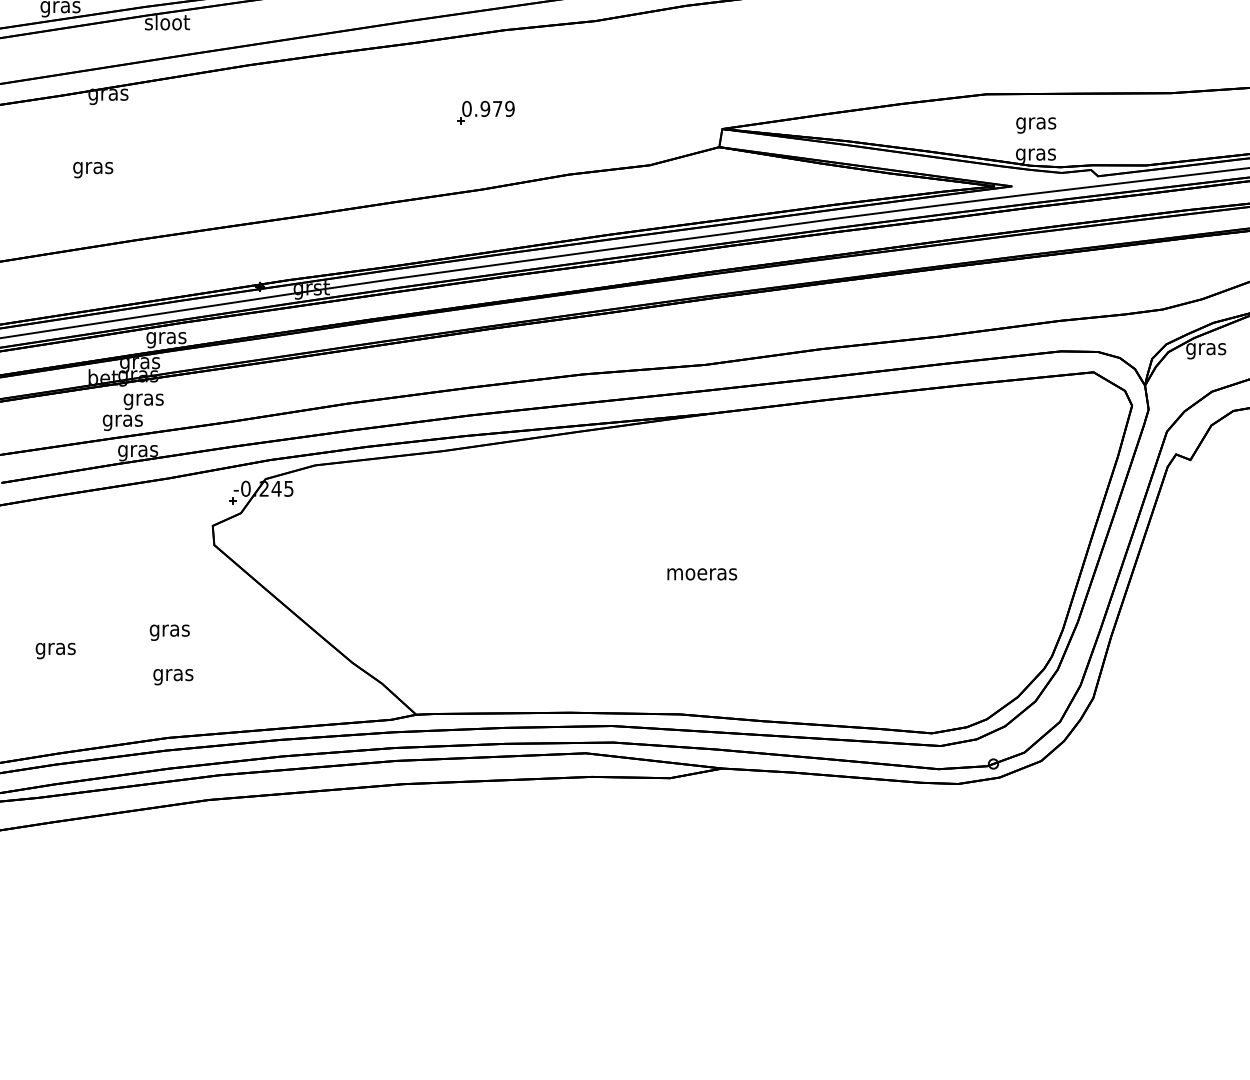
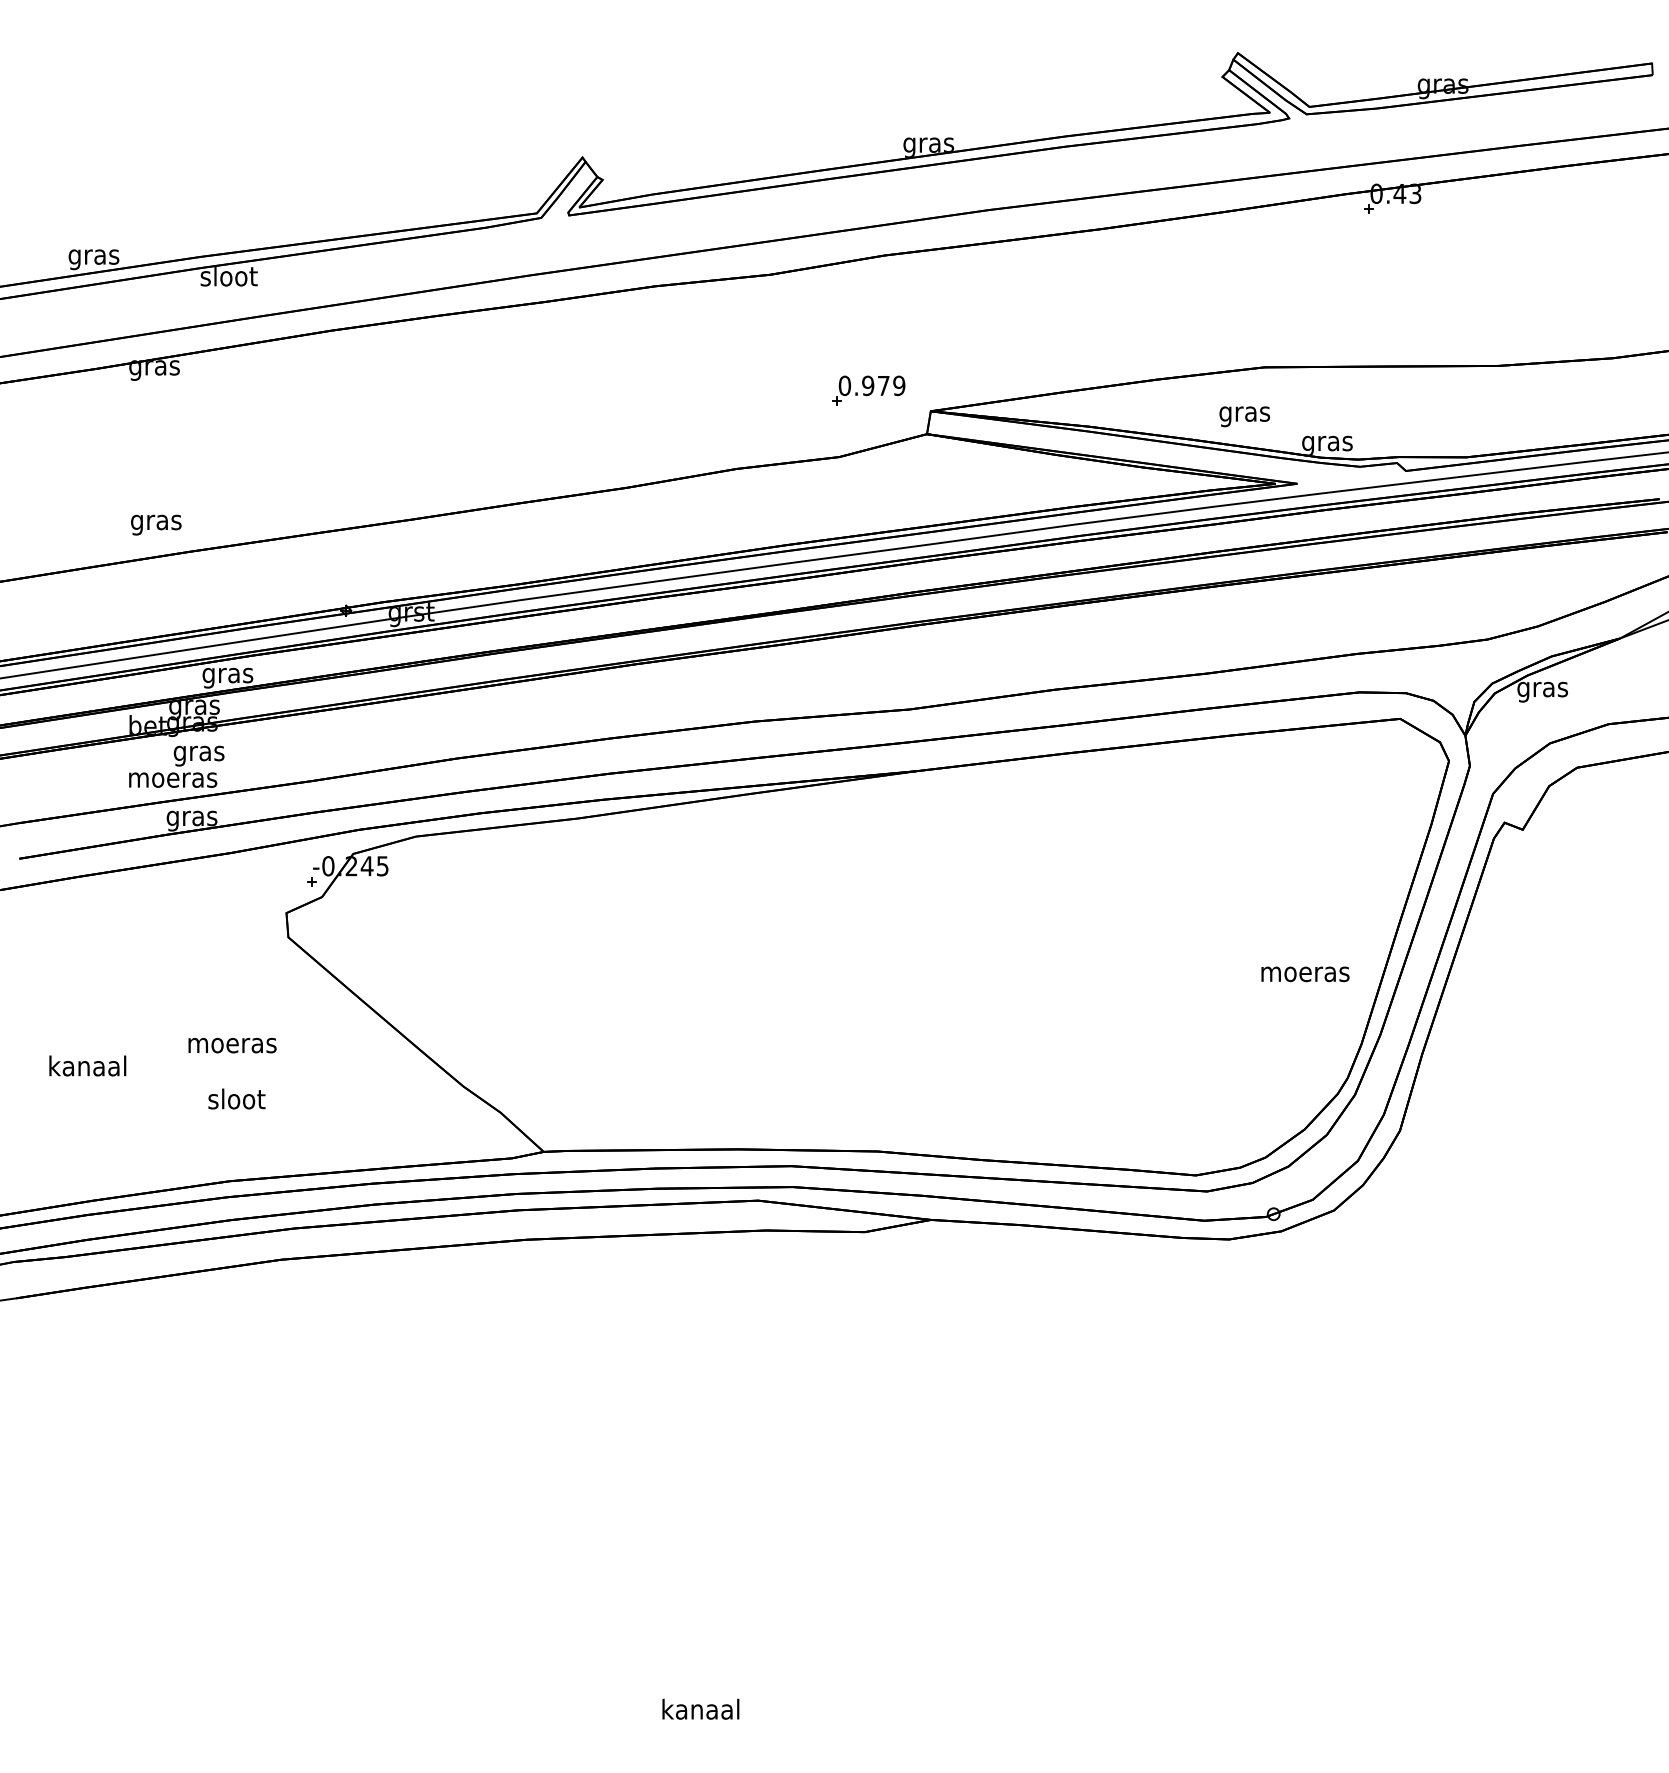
part: (485, 112) -> (868, 390), moved
text: (1036, 125) -> (1244, 416), moved
text: (93, 169) -> (156, 524), moved
text: (123, 422) -> (173, 782), gras -> moeras
text: (702, 574) -> (1305, 974), moved
text: (170, 632) -> (232, 1047), gras -> moeras
text: (55, 648) -> (87, 1068), gras -> kanaal
text: (173, 674) -> (236, 1101), gras -> sloot

